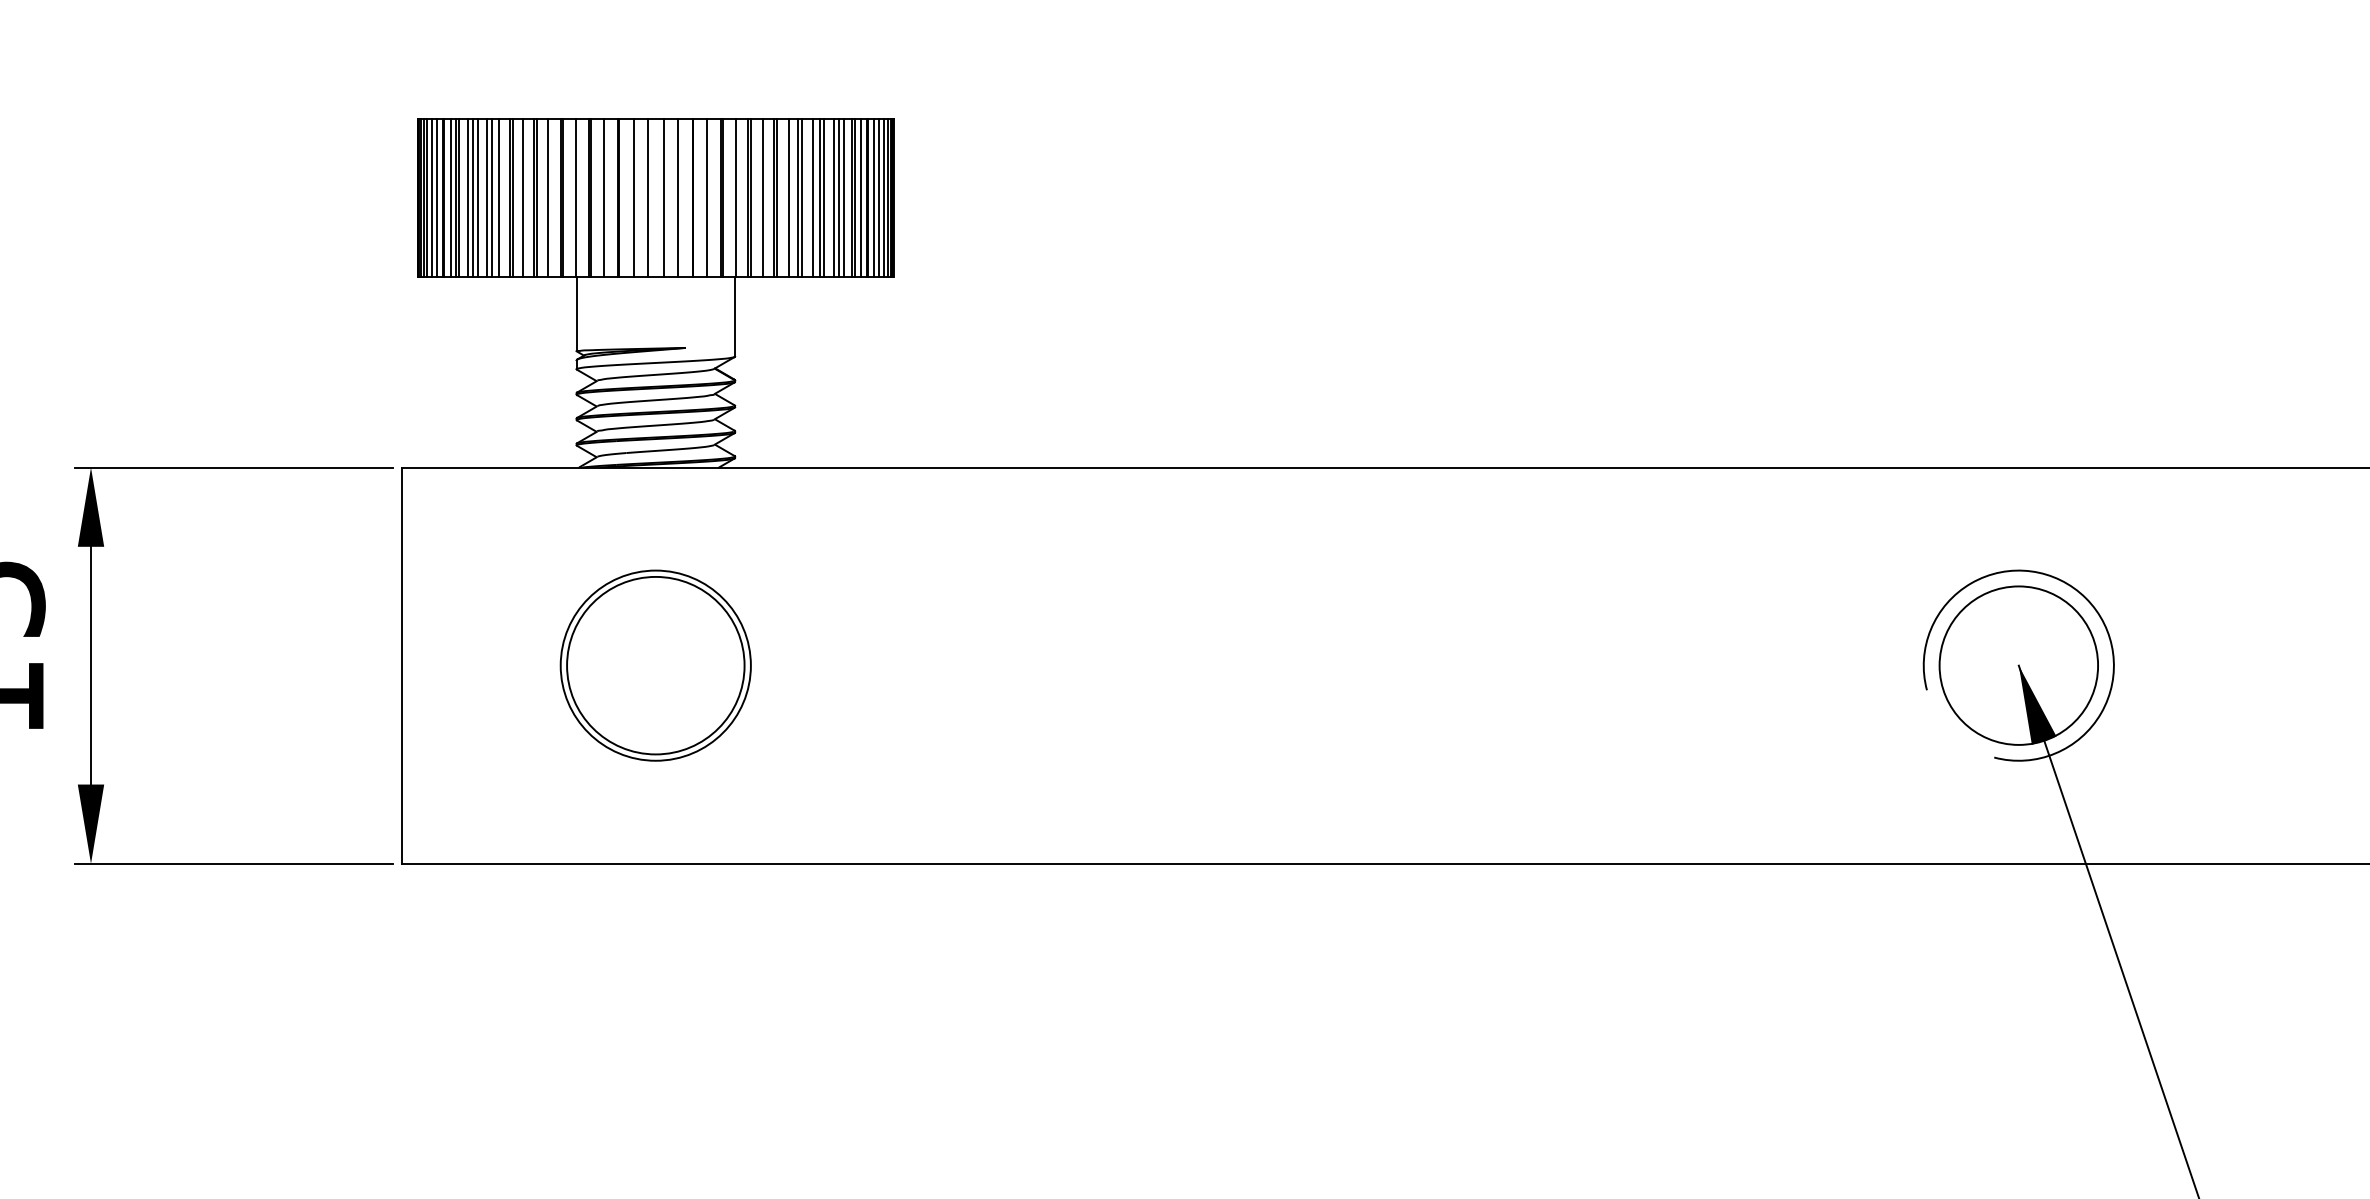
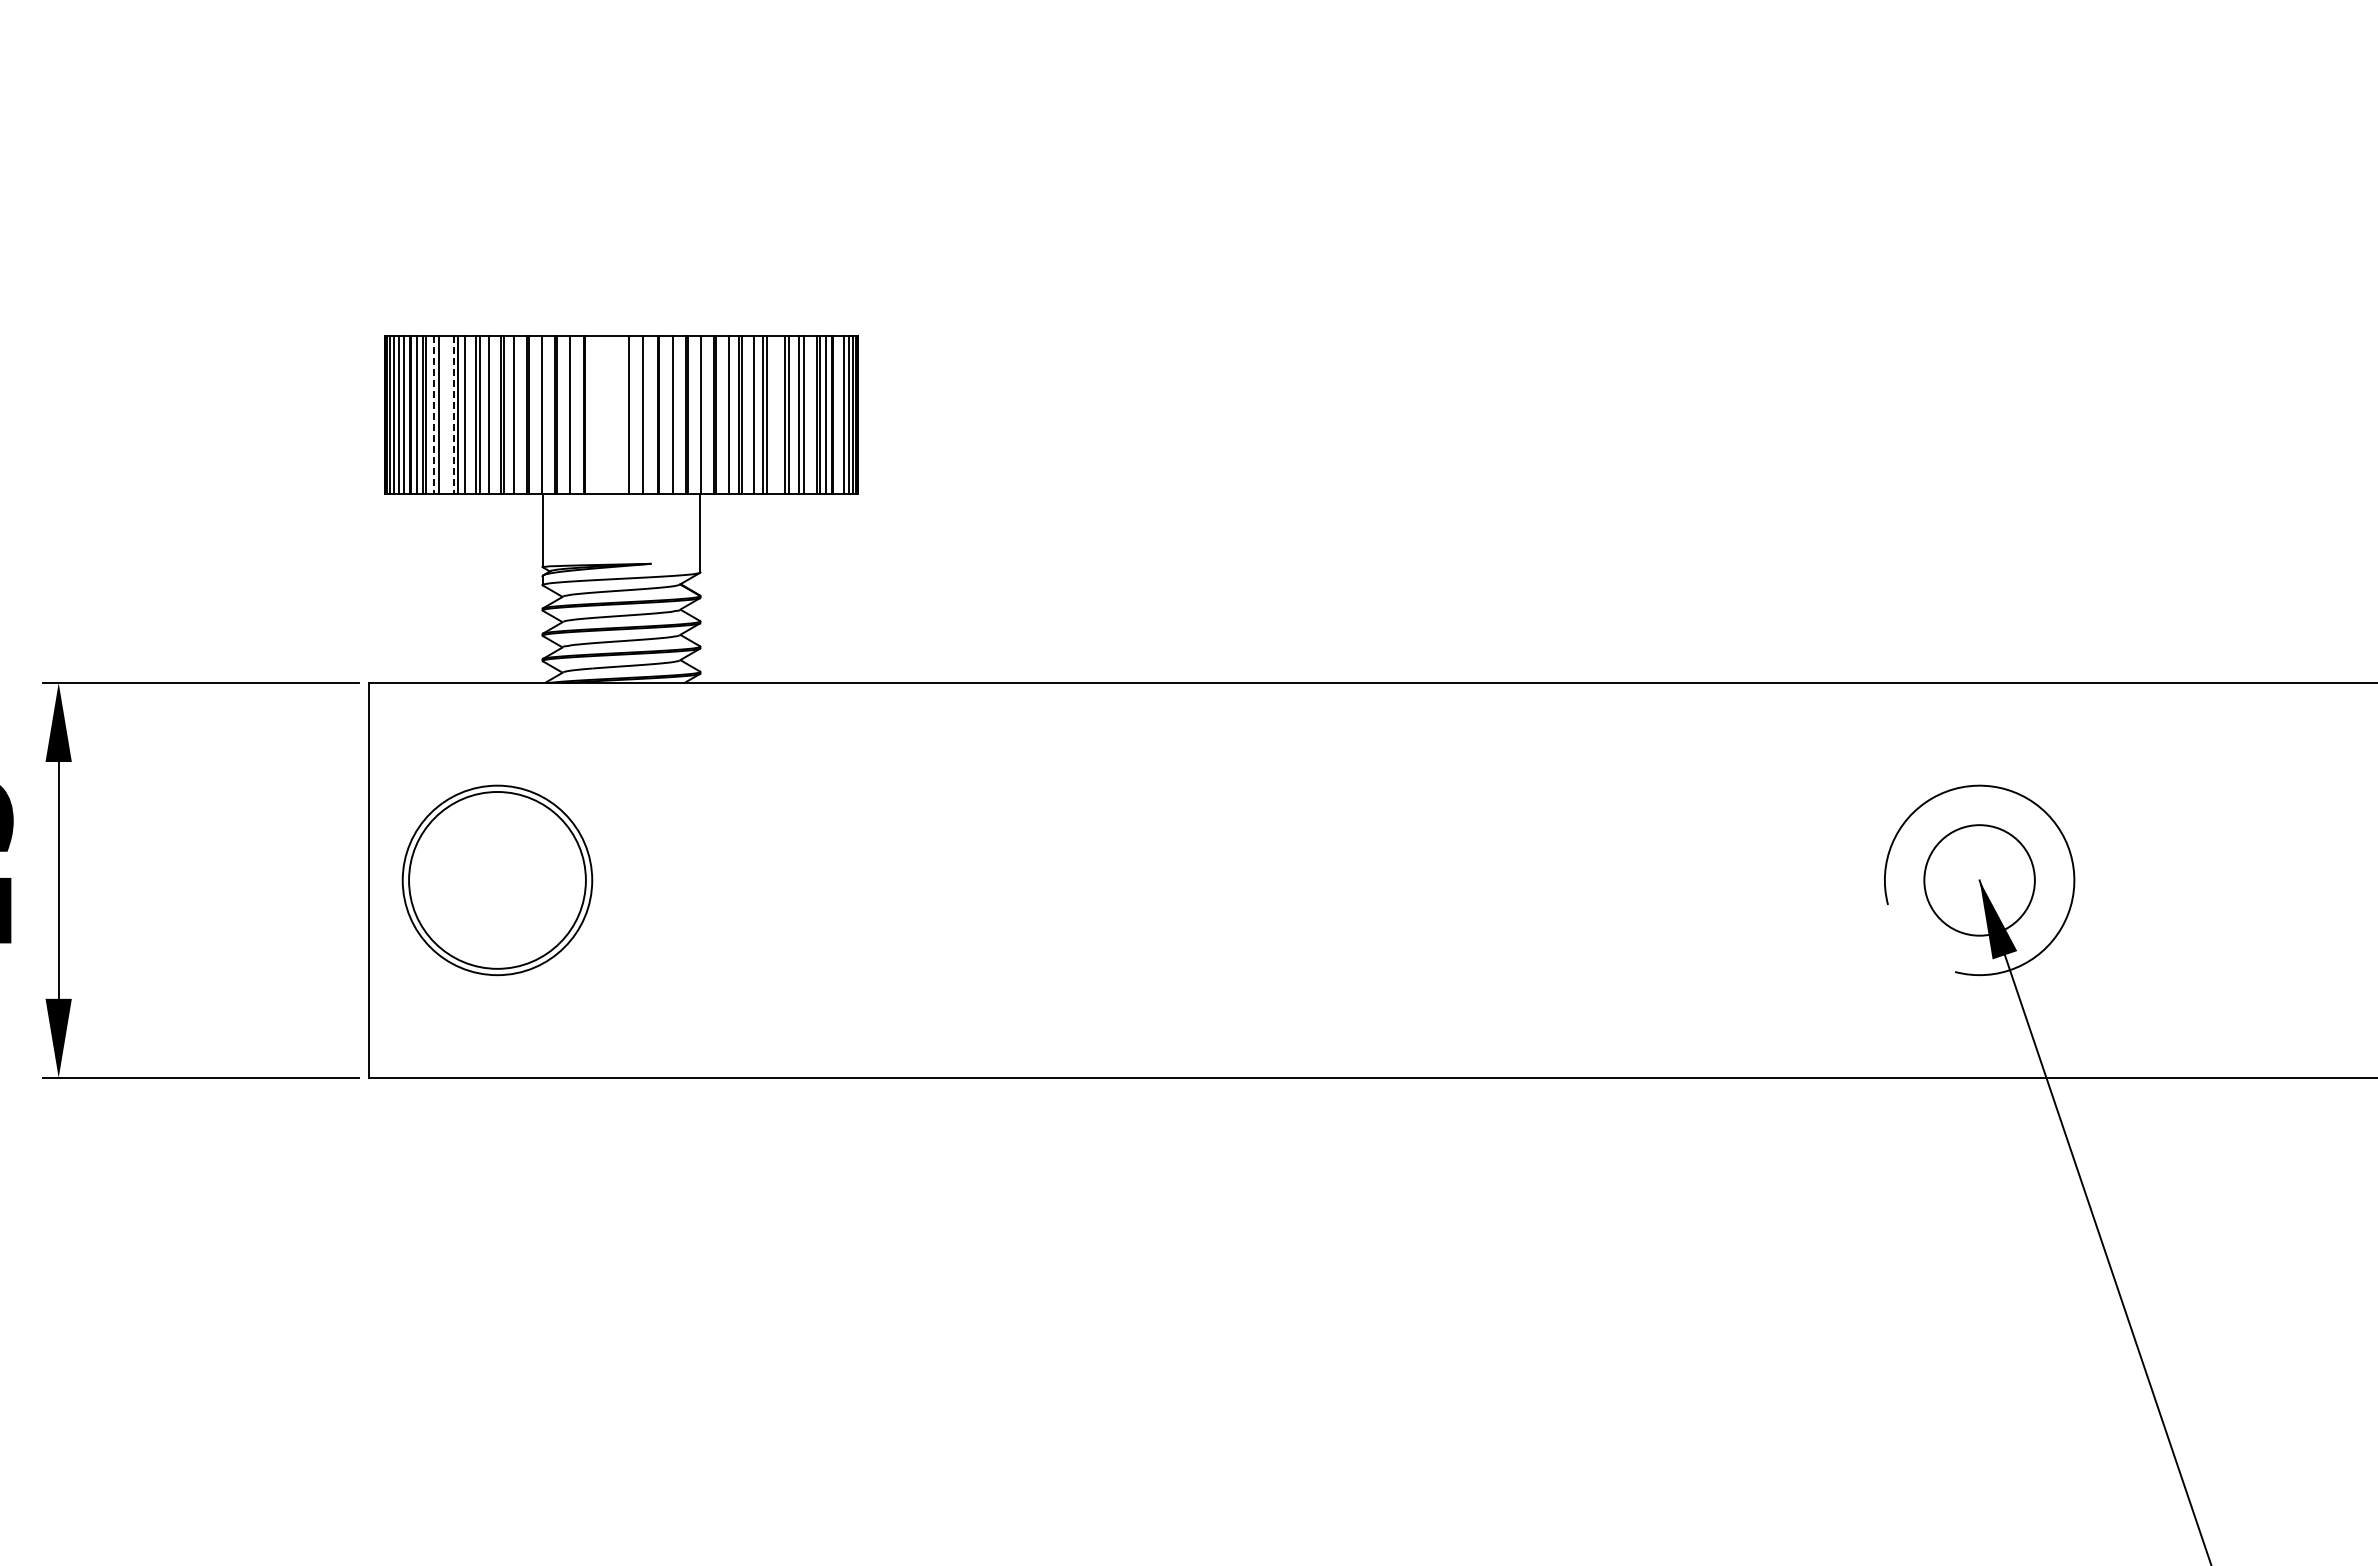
line: (468, 198) -> (434, 414), solid -> dashed
line: (478, 198) -> (444, 414), removed
line: (487, 198) -> (453, 414), solid -> dashed
line: (633, 198) -> (599, 414), removed
line: (647, 198) -> (613, 414), removed
line: (812, 198) -> (777, 414), removed
line: (843, 198) -> (808, 414), removed
line: (874, 198) -> (839, 414), removed
part: (655, 665) -> (497, 880), moved
circle: (2018, 665) -> (1979, 880), size x0.7

